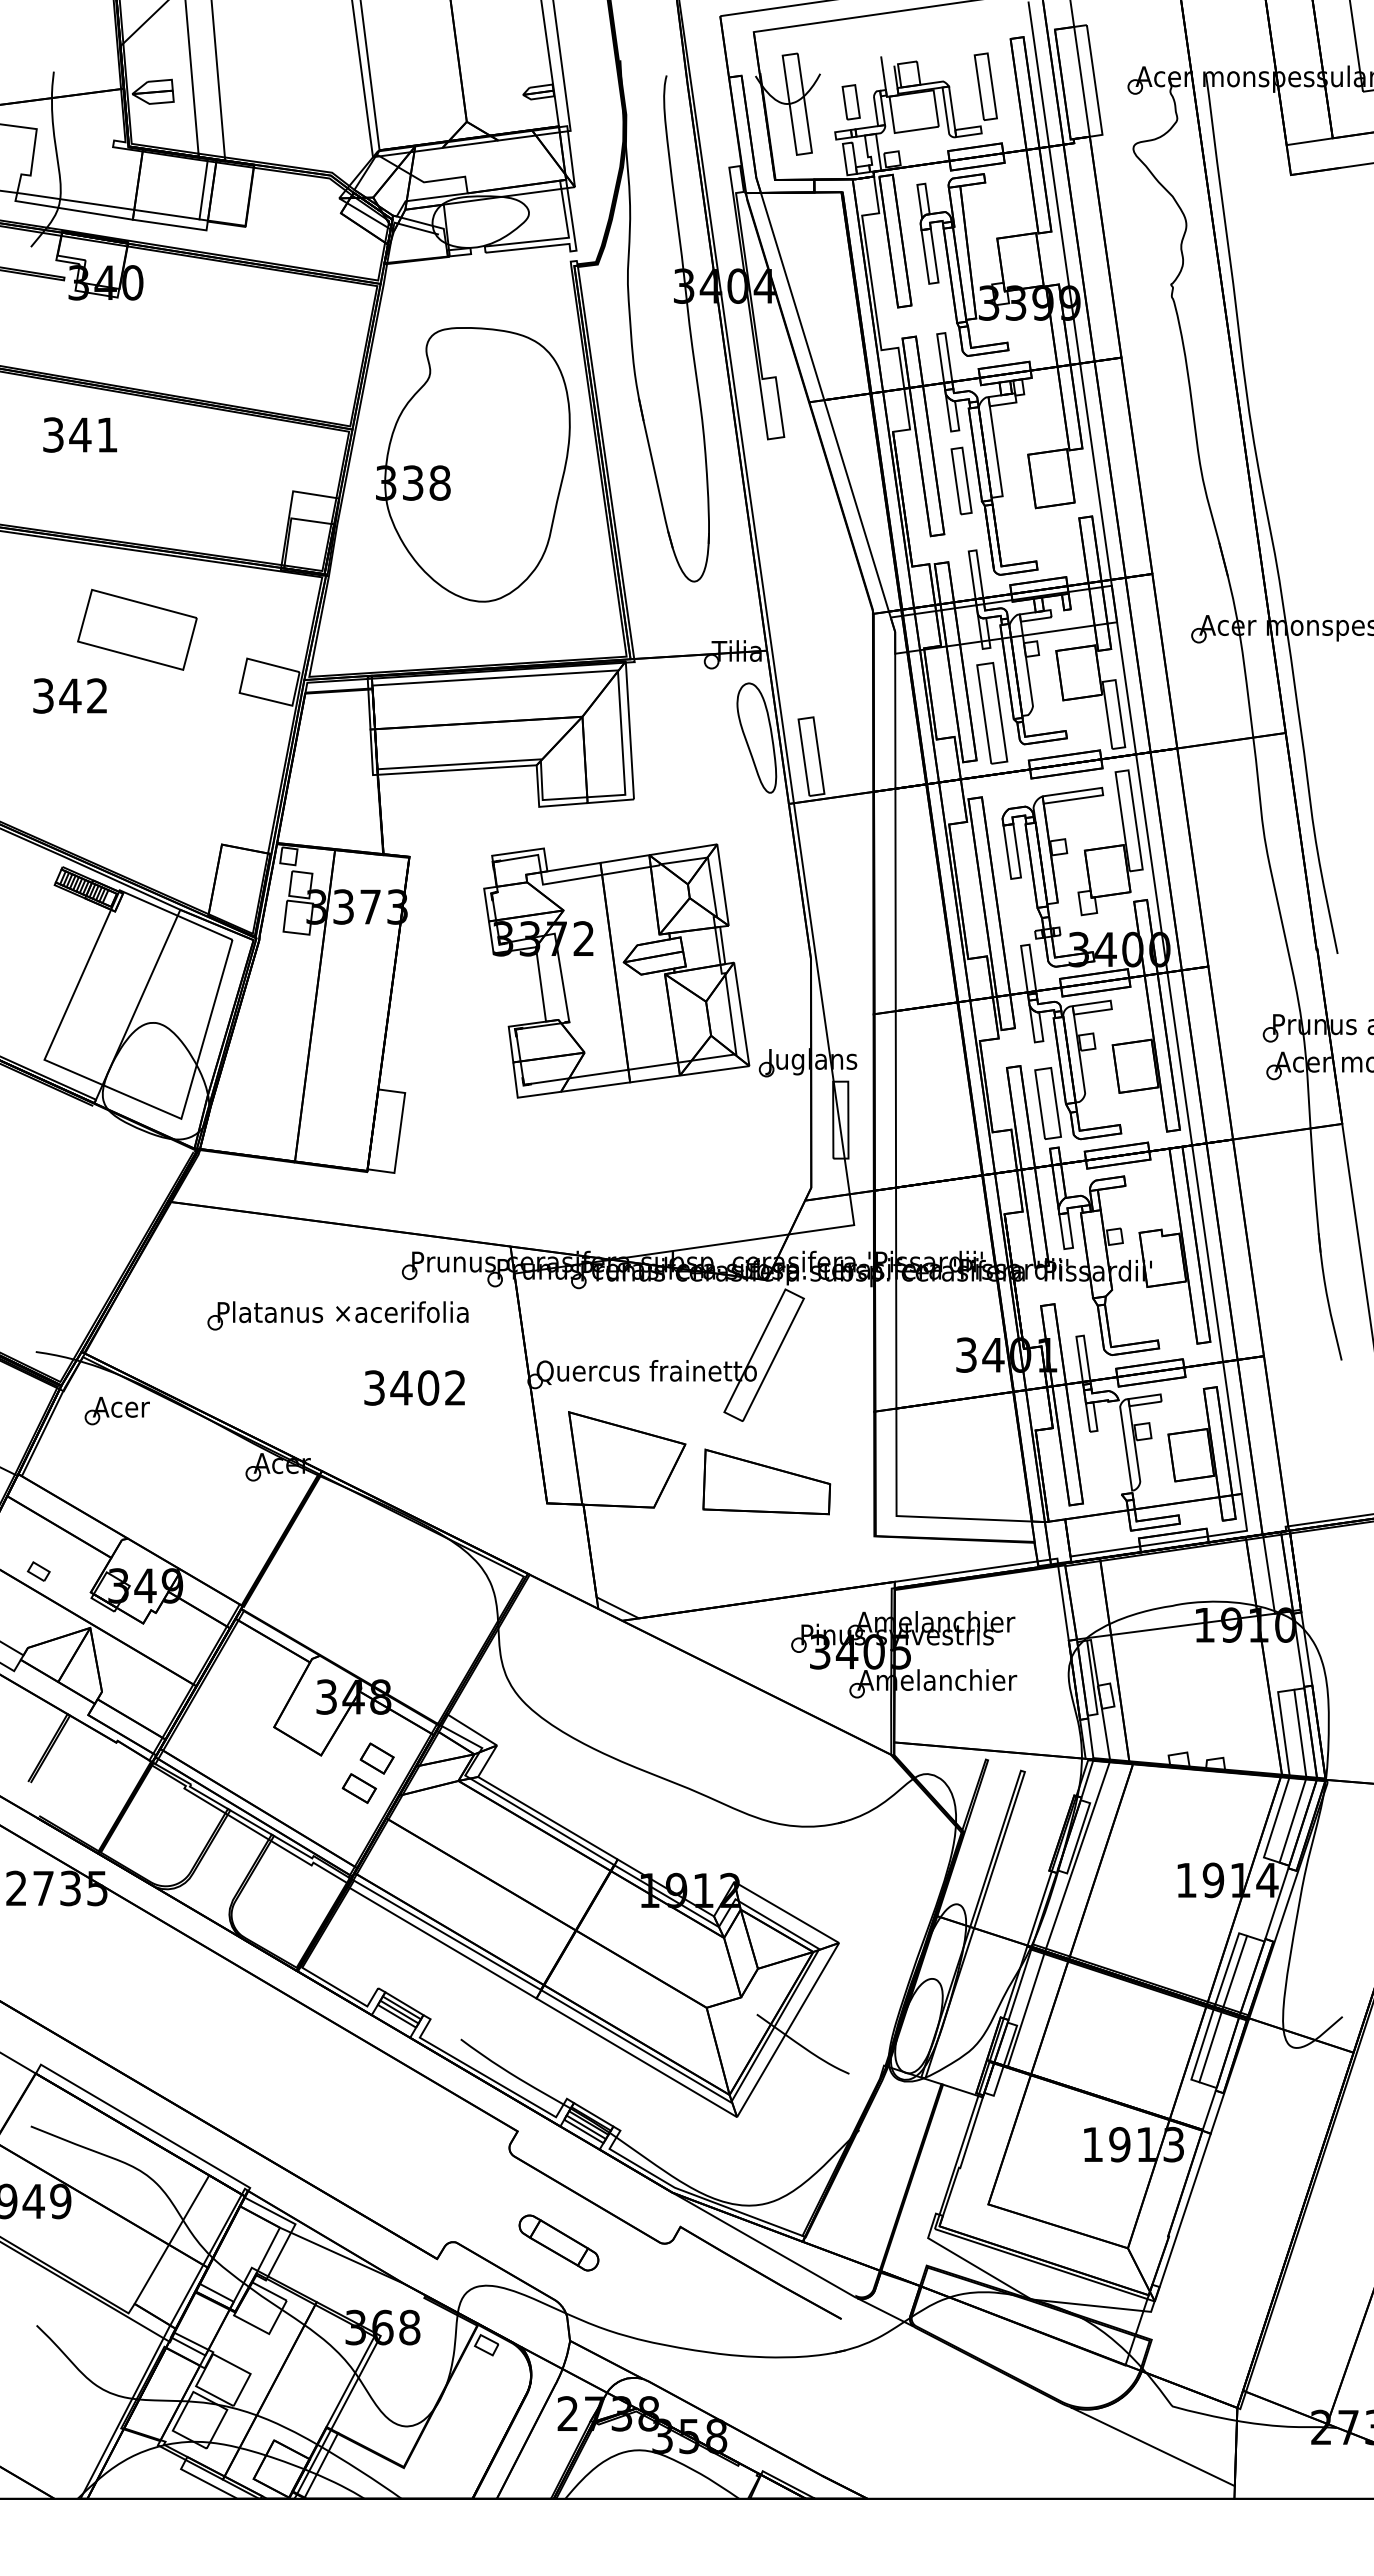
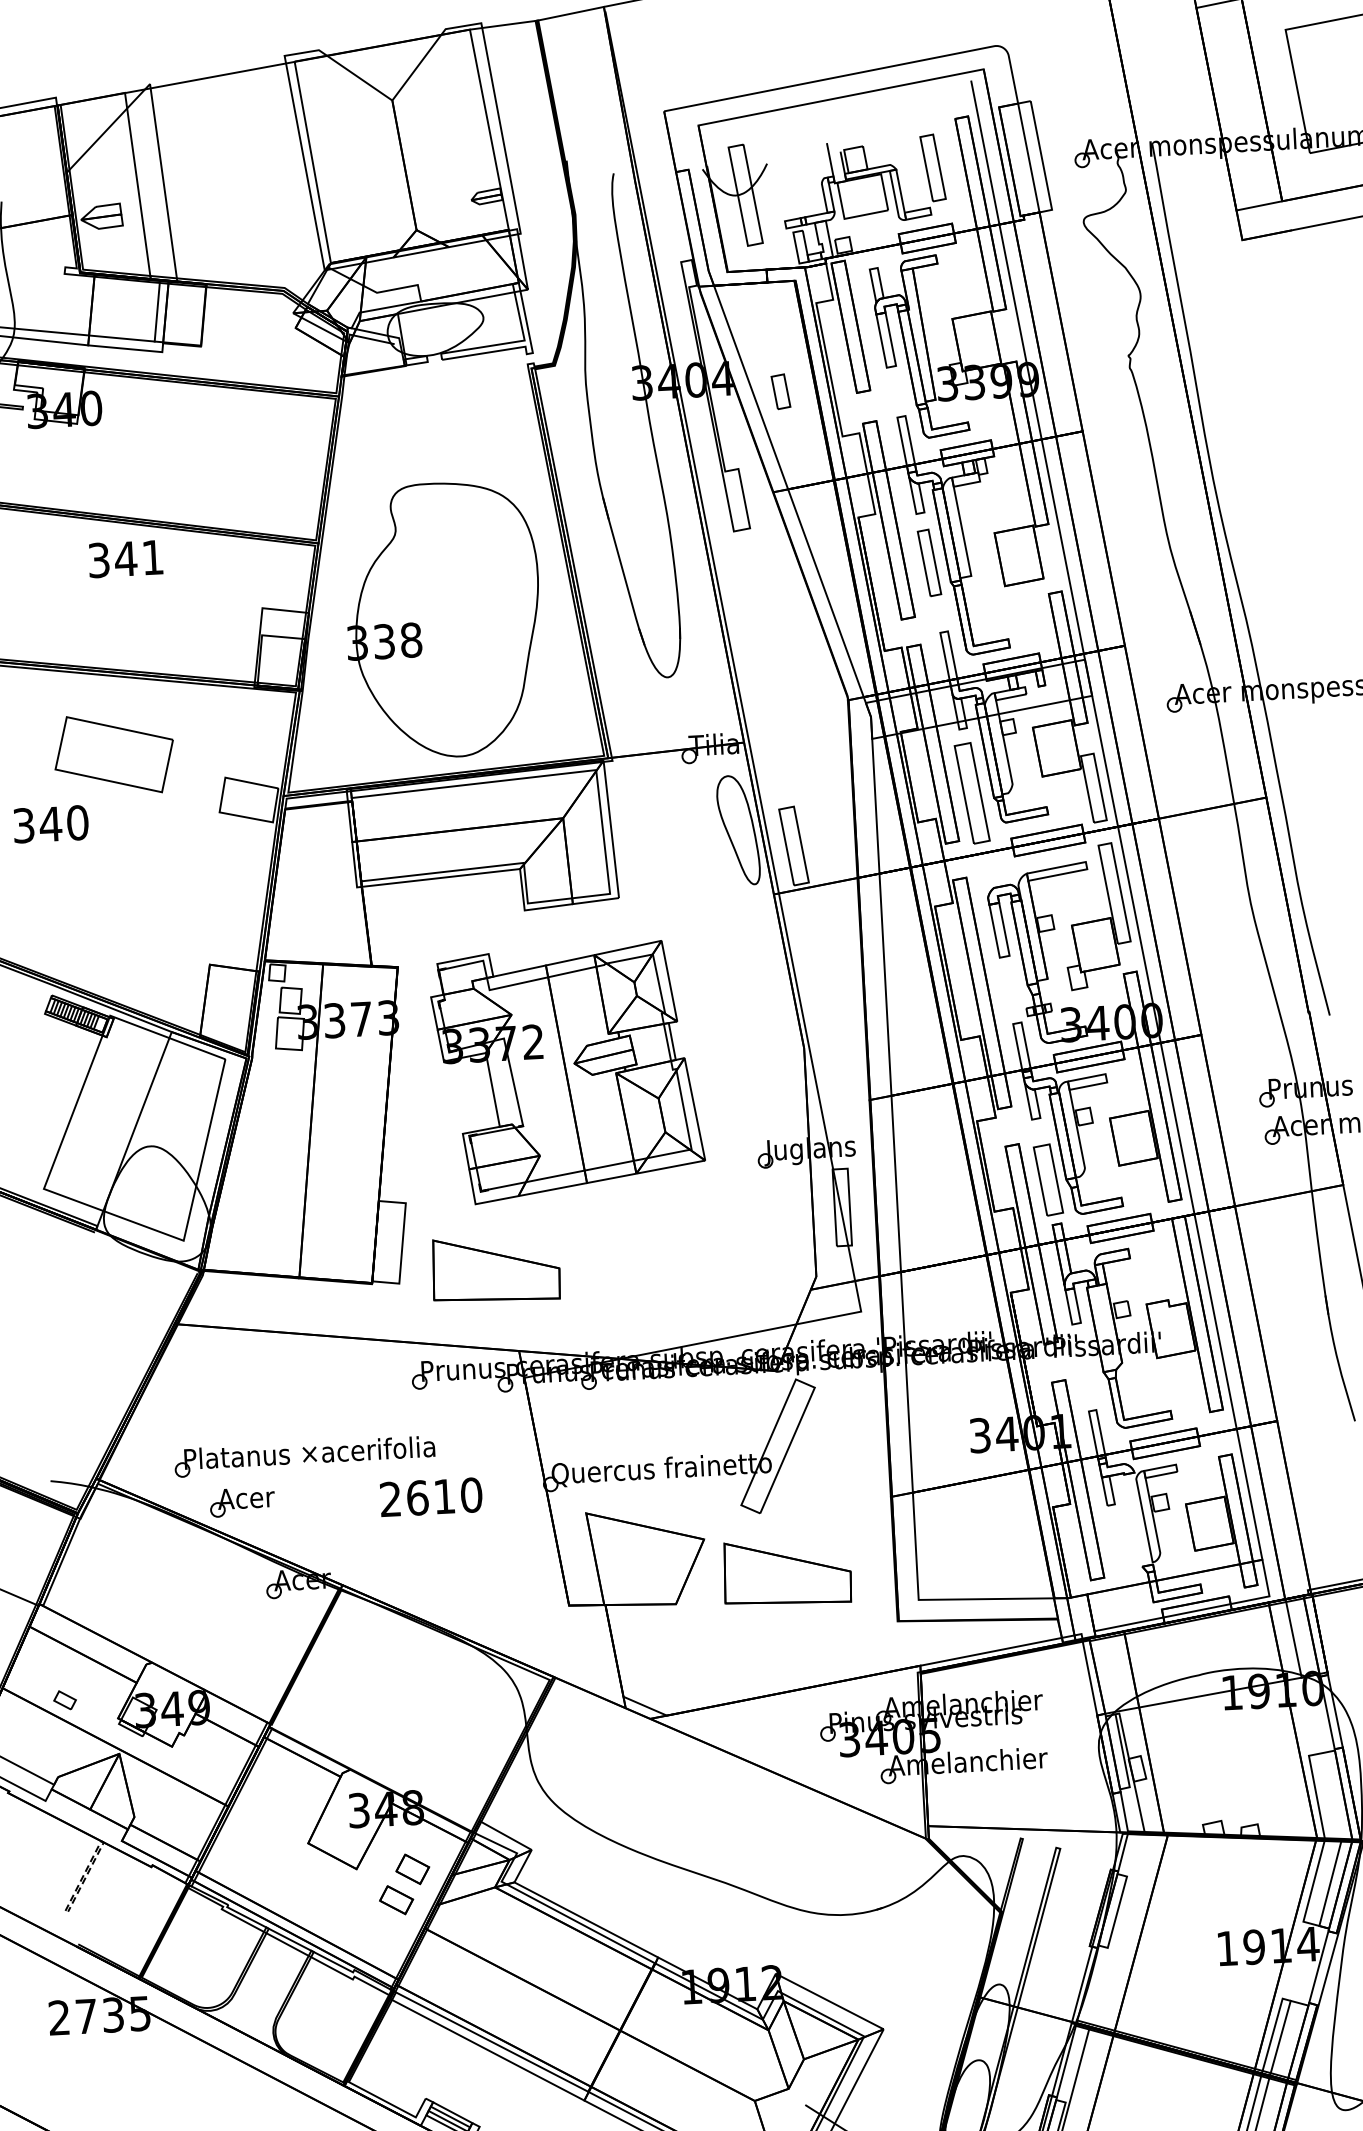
part: (850, 102) -> (780, 391), moved
text: (79, 434) -> (125, 558), moved
part: (473, 464) -> (443, 619), moved
text: (97, 695) -> (77, 822), 342 -> 340
part: (616, 970) -> (567, 1072), moved
part: (491, 1163) -> (495, 1269), added
part: (337, 1315) -> (304, 1456), moved
text: (415, 1387) -> (431, 1496), 3402 -> 2610
part: (116, 1411) -> (241, 1502), moved
line: (68, 1714) -> (102, 1841), solid -> dashed
line: (1300, 1733) -> (1333, 1795), removed
line: (1077, 1855) -> (1117, 1929), removed

